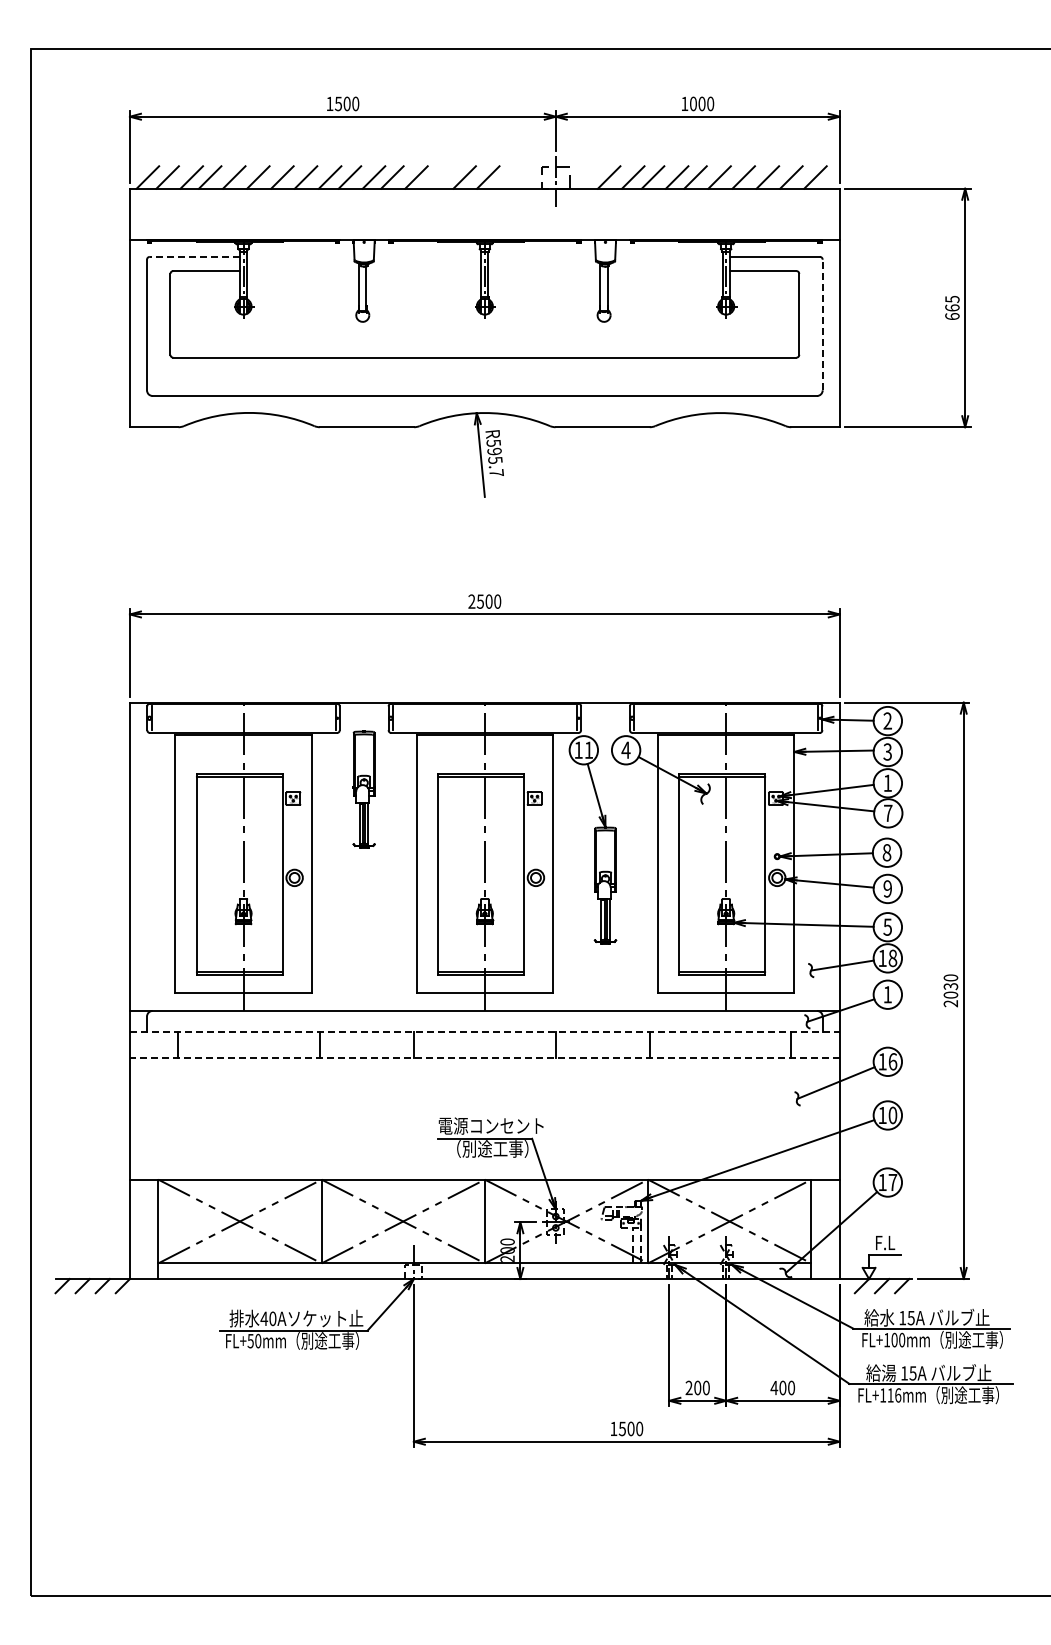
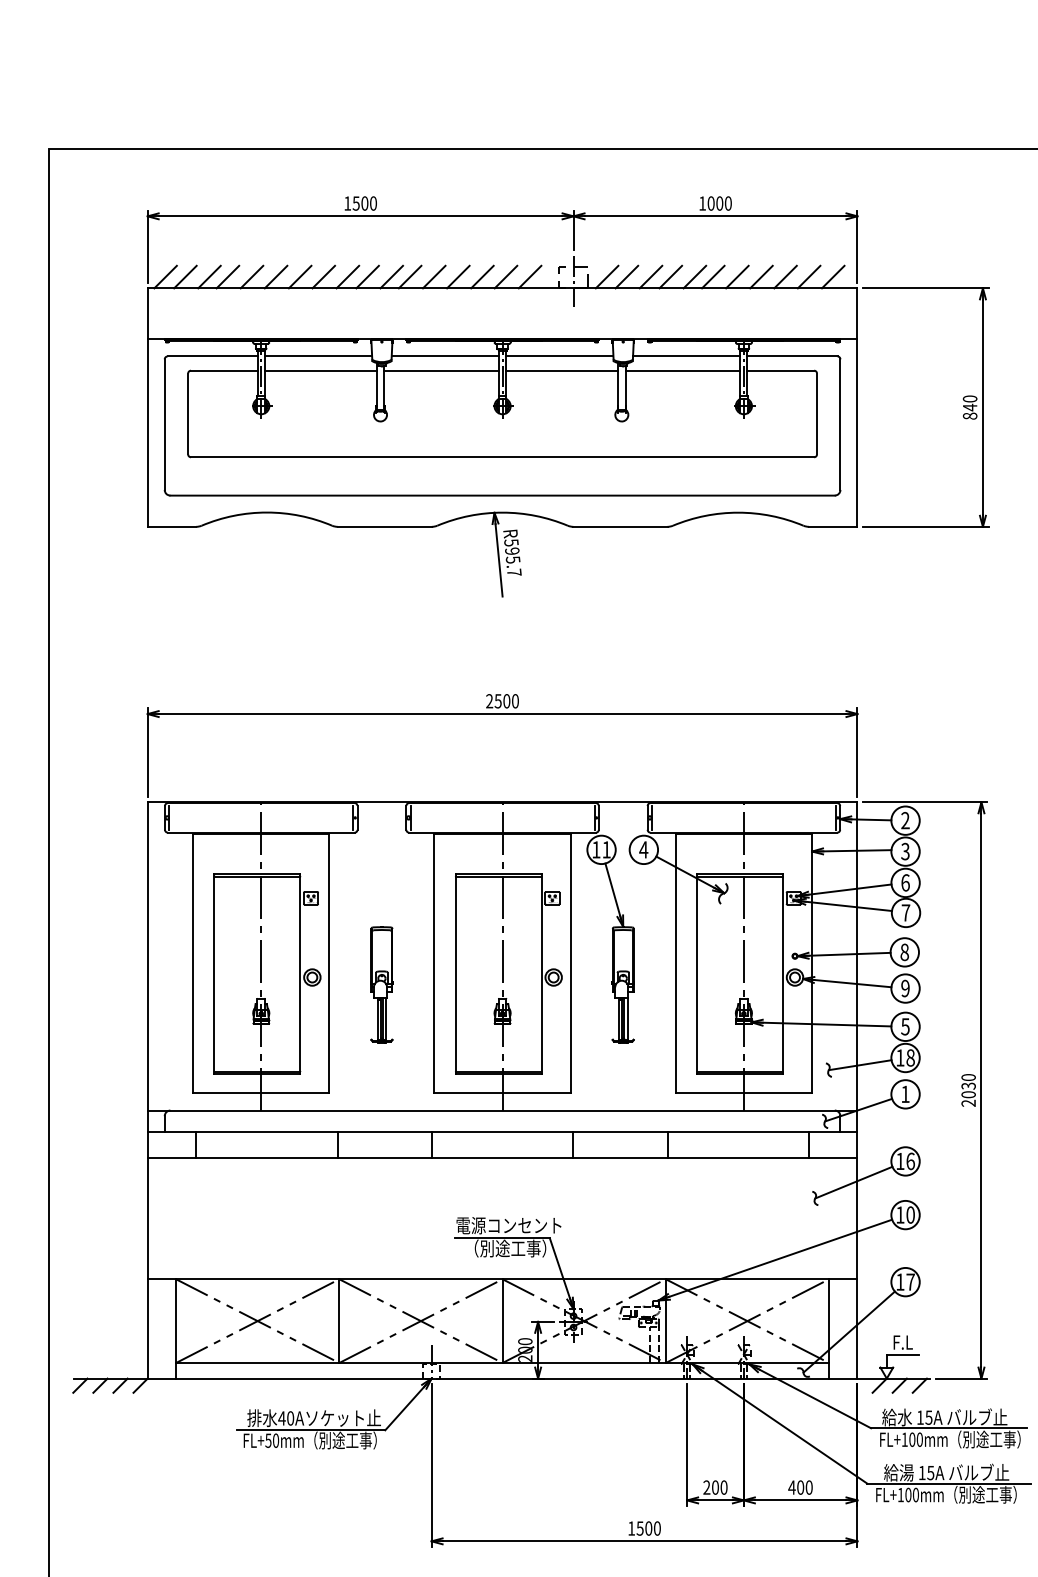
line: (440, 177) -> (458, 277), added
line: (512, 177) -> (530, 277), added
line: (589, 177) -> (607, 277), added
line: (194, 256) -> (212, 356), dashed -> solid
line: (300, 256) -> (318, 356), added
line: (427, 256) -> (445, 356), added
line: (541, 256) -> (559, 356), added
line: (668, 256) -> (686, 356), added
line: (303, 271) -> (321, 371), added
line: (423, 271) -> (441, 371), added
line: (544, 271) -> (562, 371), added
line: (664, 271) -> (682, 371), added
text: (952, 307) -> (970, 407), 665 -> 840
line: (822, 324) -> (840, 424), dashed -> solid
text: (887, 782) -> (905, 882), 1 -> 6
part: (363, 789) -> (381, 985), moved
line: (484, 1032) -> (502, 1132), dashed -> solid
line: (484, 1058) -> (502, 1158), dashed -> solid
text: (894, 1395) -> (912, 1495), FL+116mm -> FL+100mm

